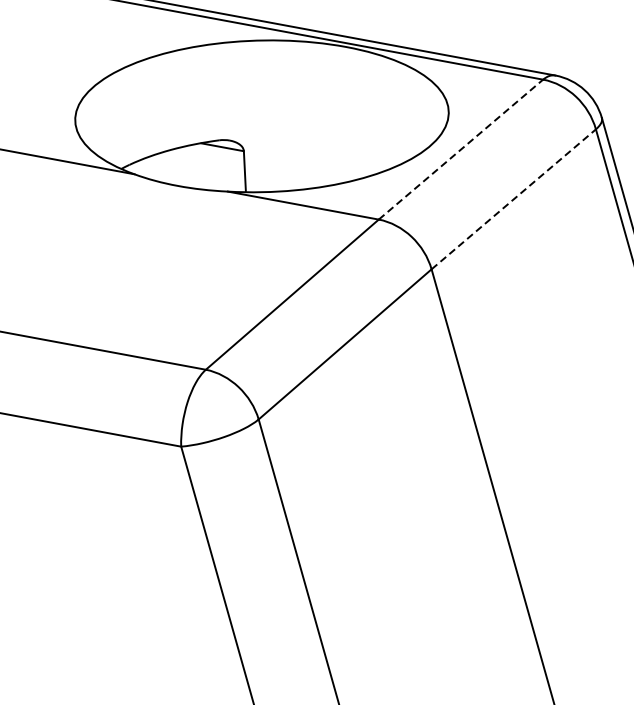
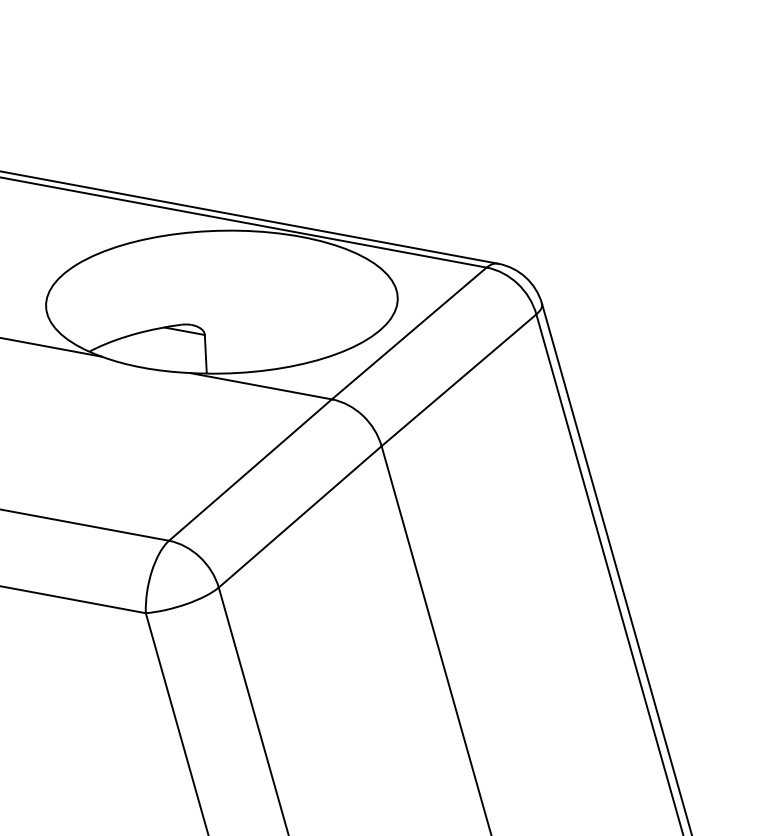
line: (461, 149) -> (409, 333), dashed -> solid
line: (514, 199) -> (459, 380), dashed -> solid

